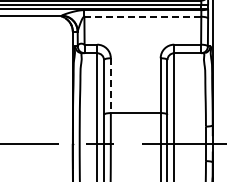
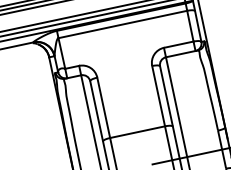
line: (142, 16) -> (122, 24), dashed -> solid
line: (110, 86) -> (103, 108), dashed -> solid

